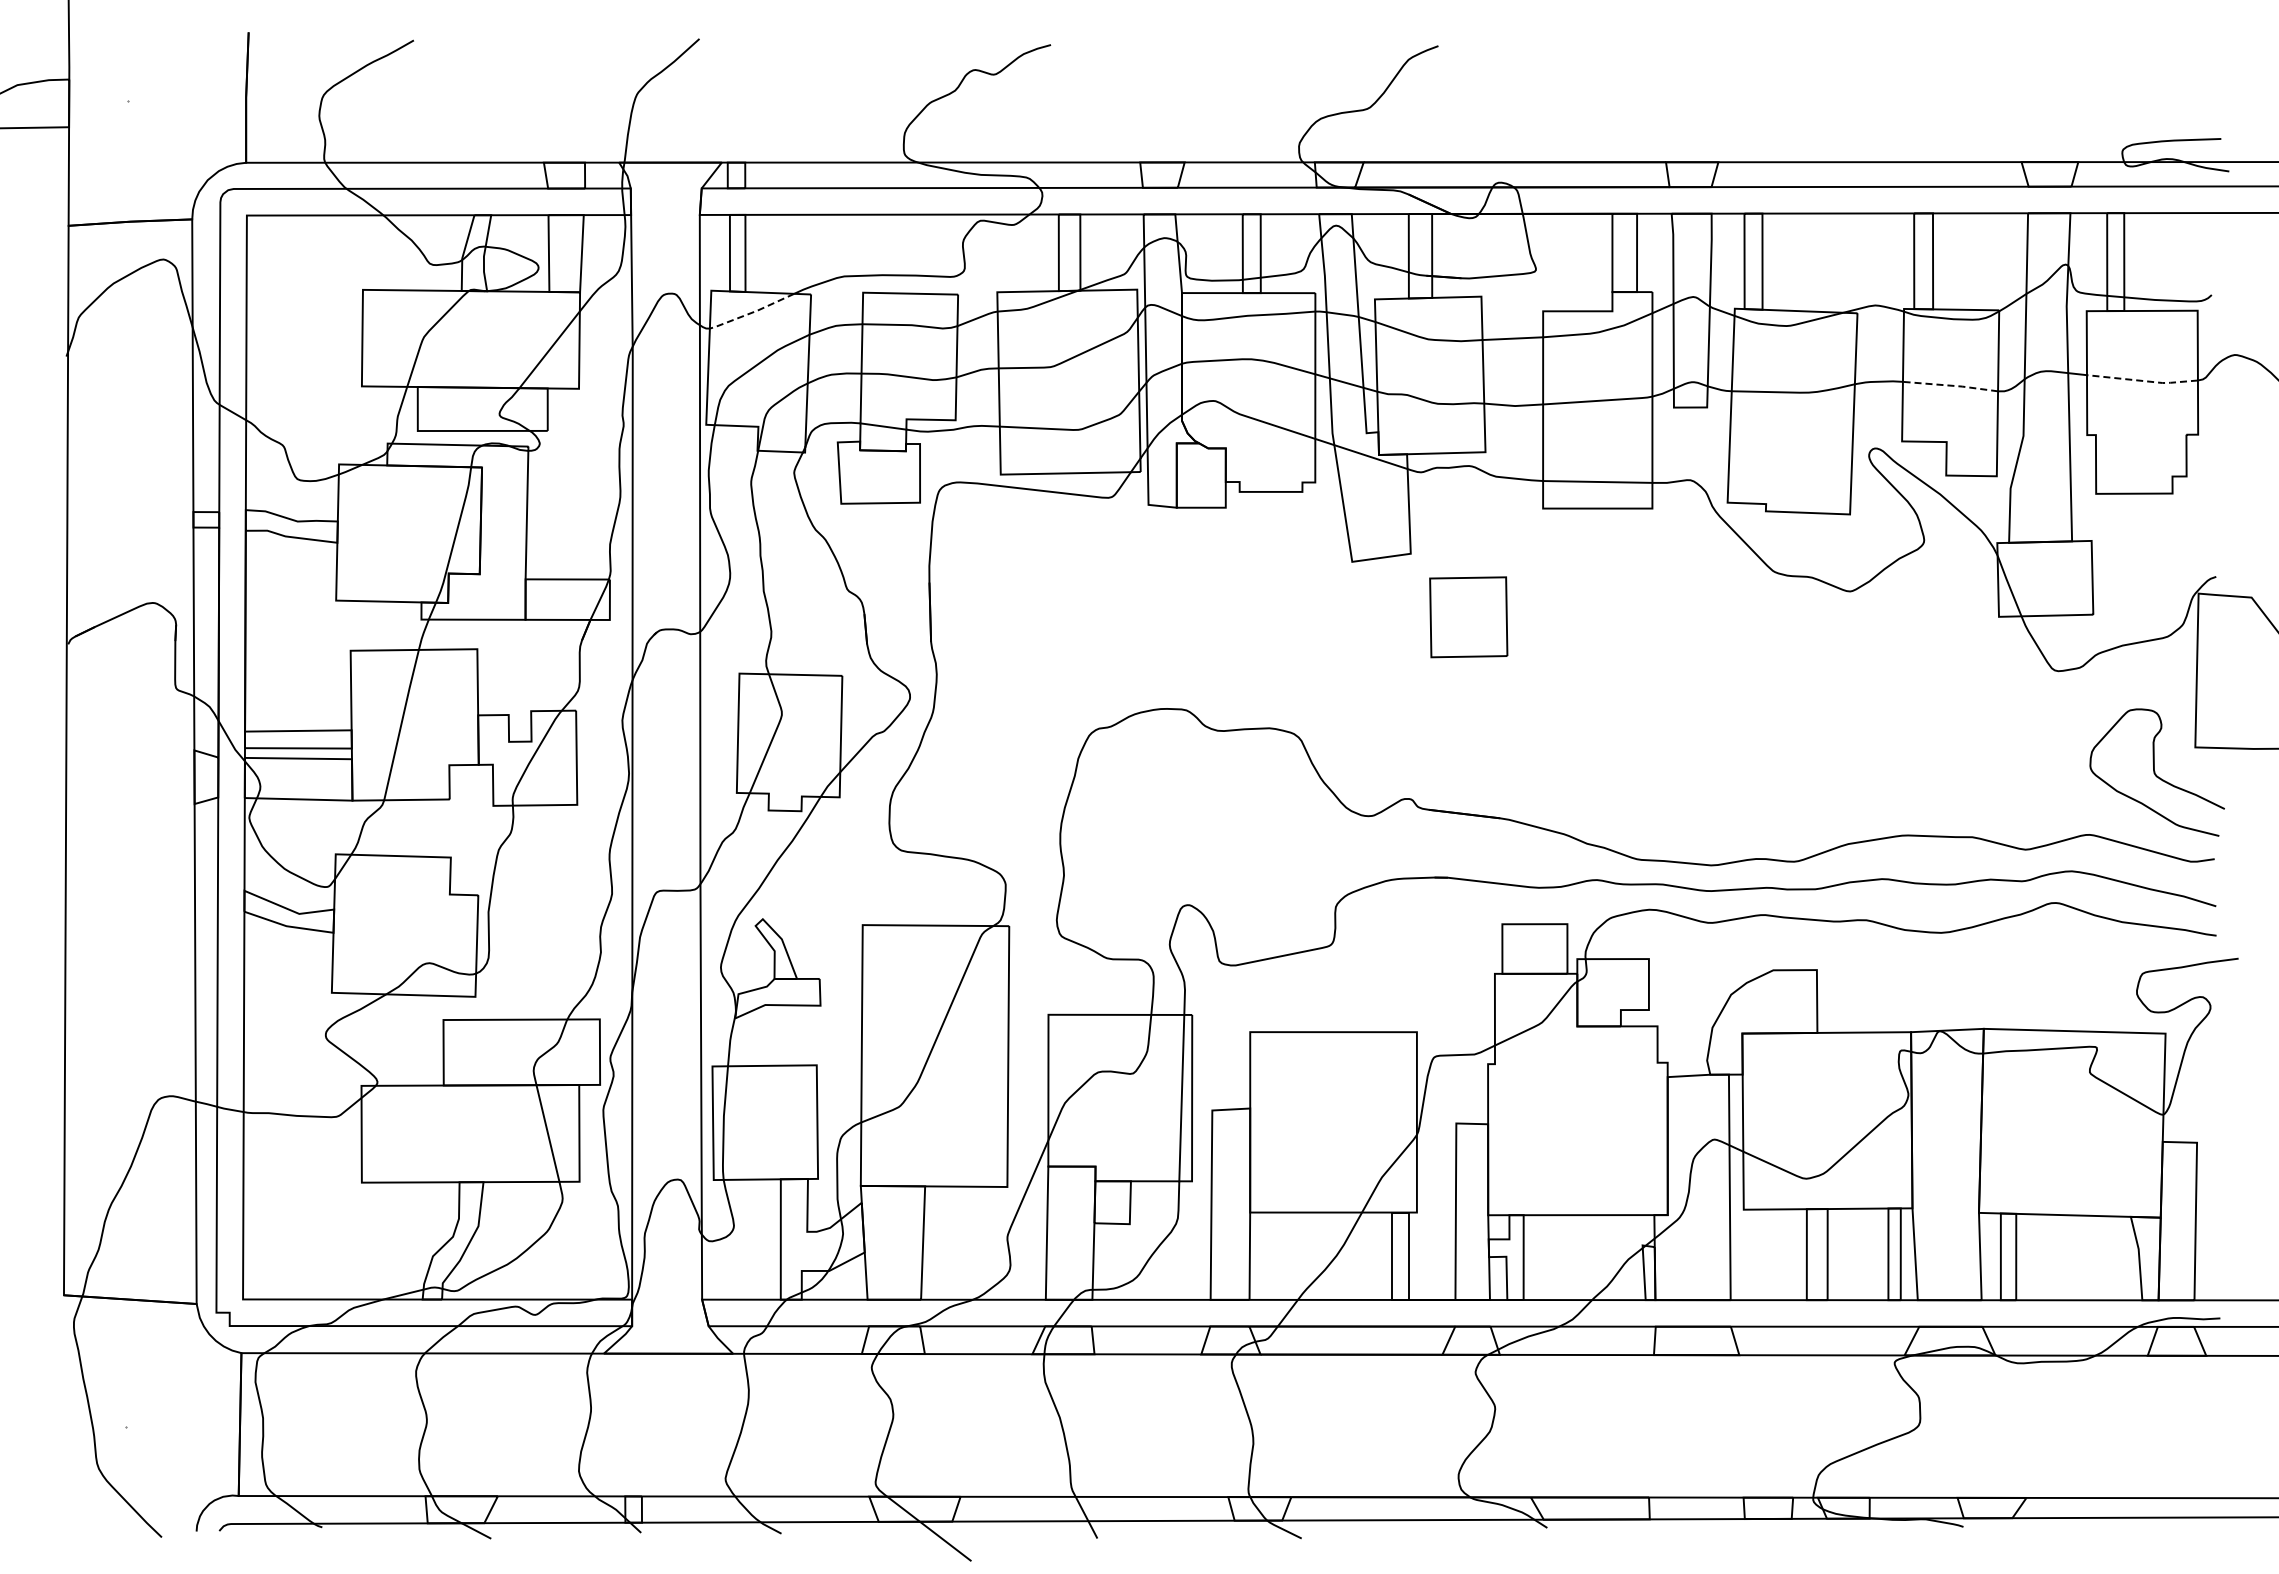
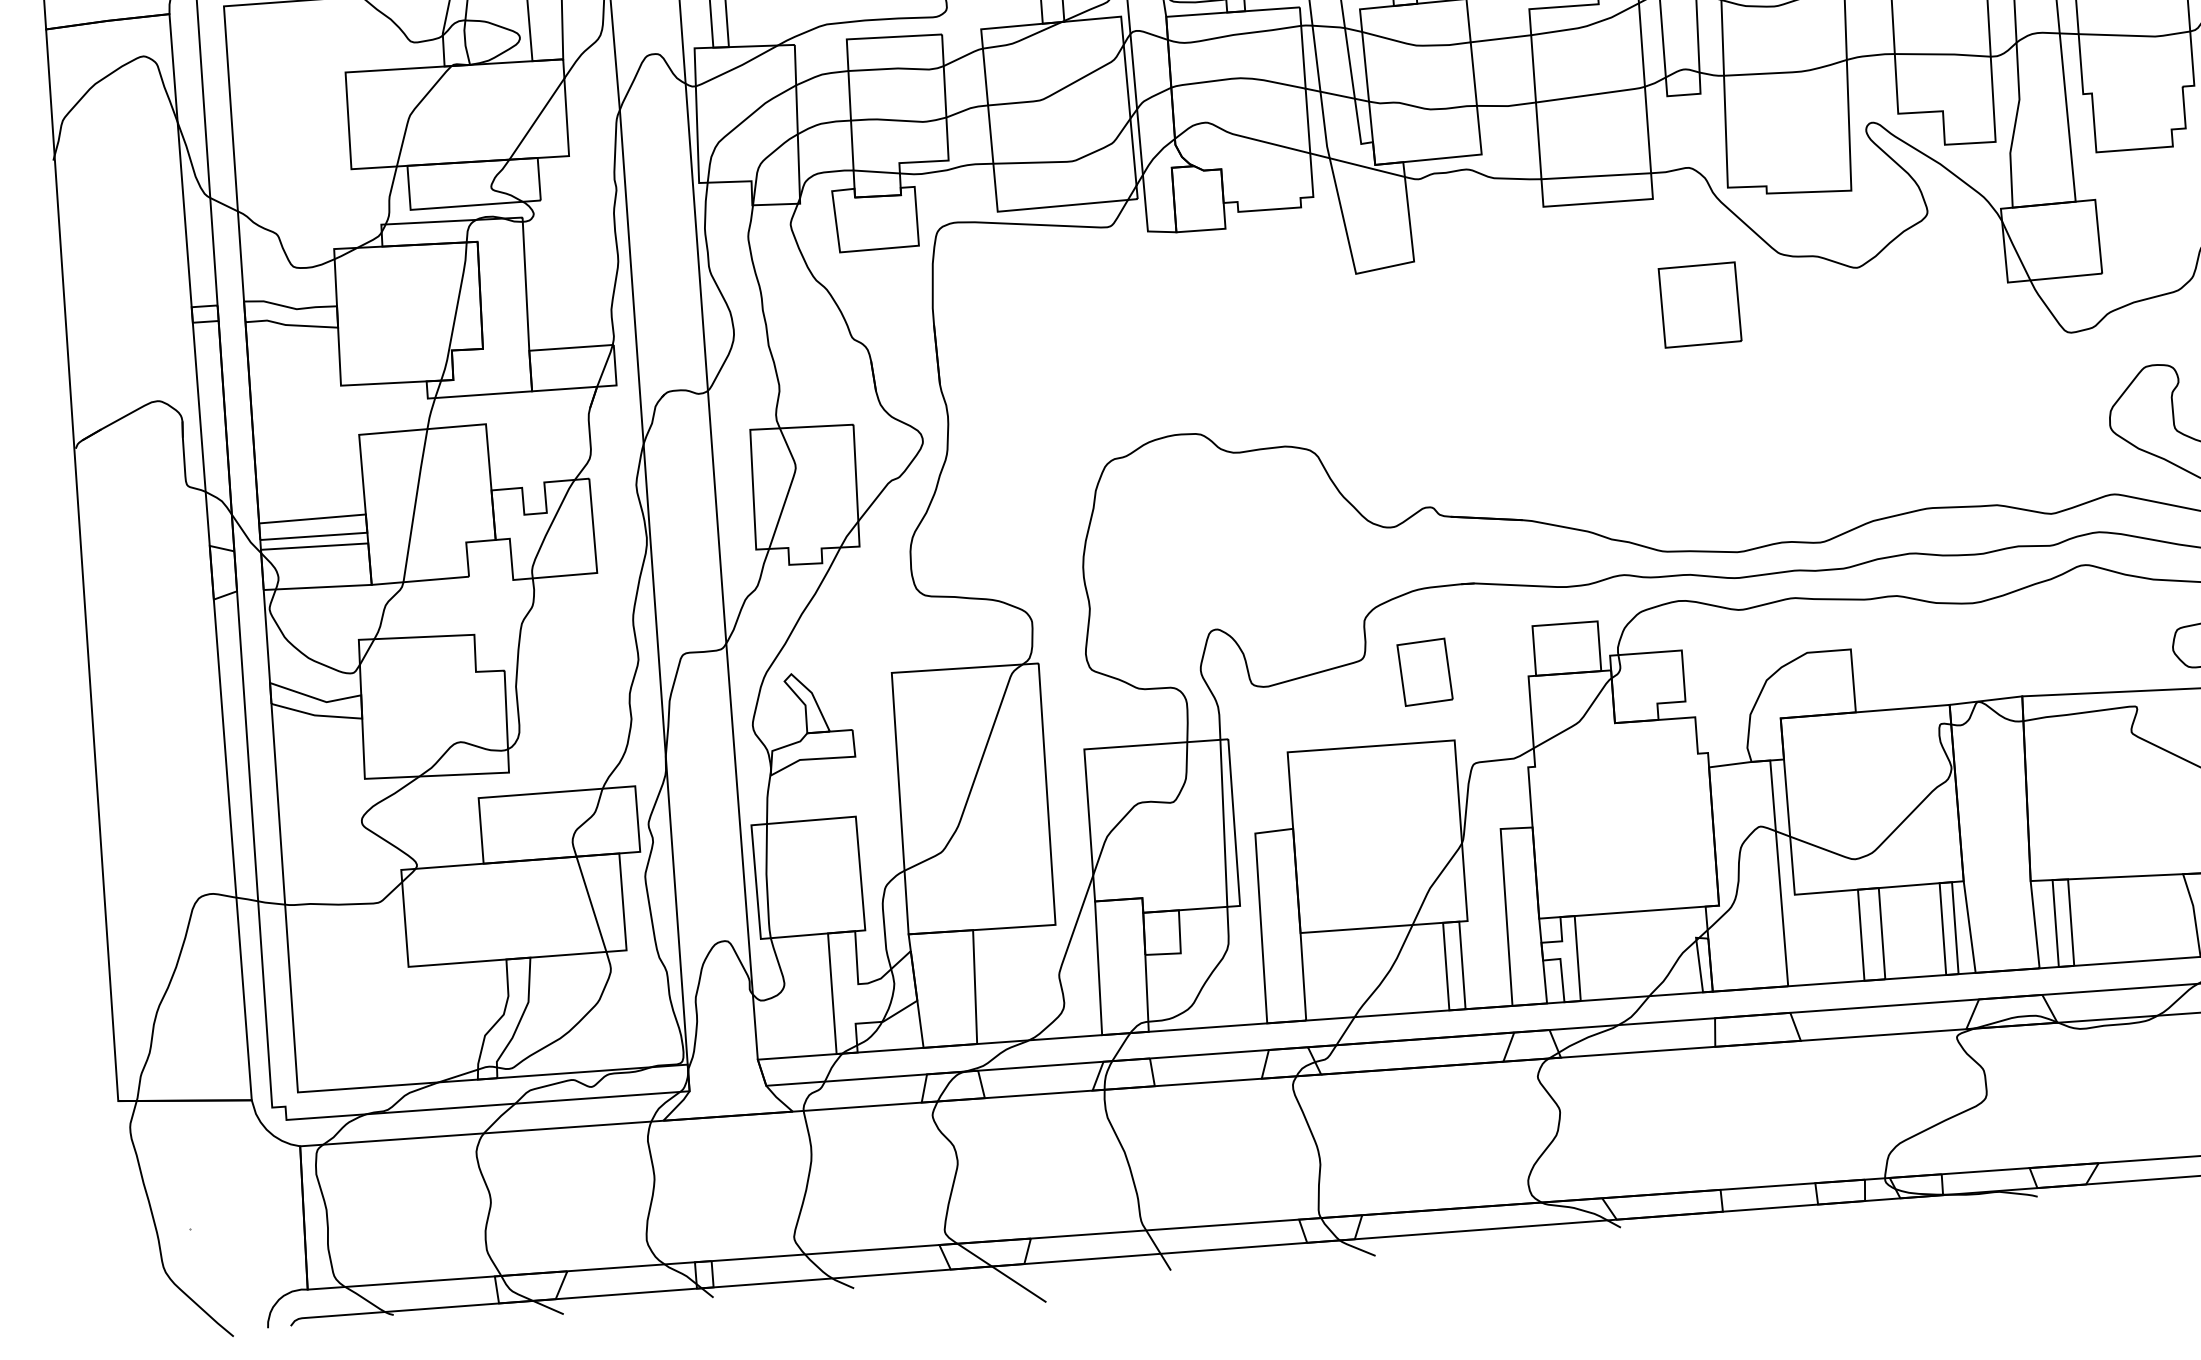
line: (752, 312) -> (737, 67), dashed -> solid
line: (2143, 380) -> (2135, 35), dashed -> solid
line: (1951, 385) -> (1943, 54), dashed -> solid
part: (1468, 617) -> (1699, 305), moved
part: (1391, 962) -> (1424, 672), added

